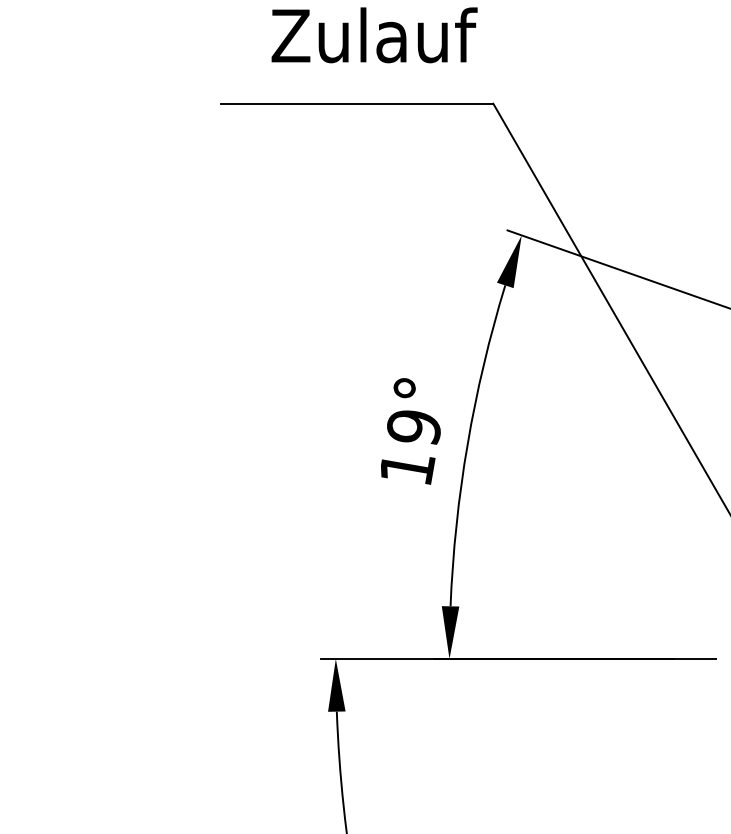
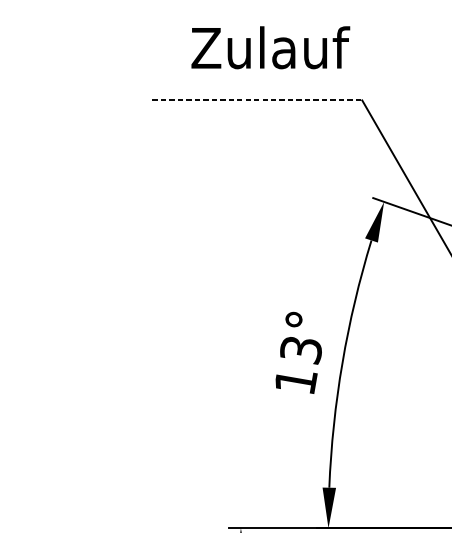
line: (357, 103) -> (257, 100), solid -> dashed
text: (413, 428) -> (300, 350), 19° -> 13°

